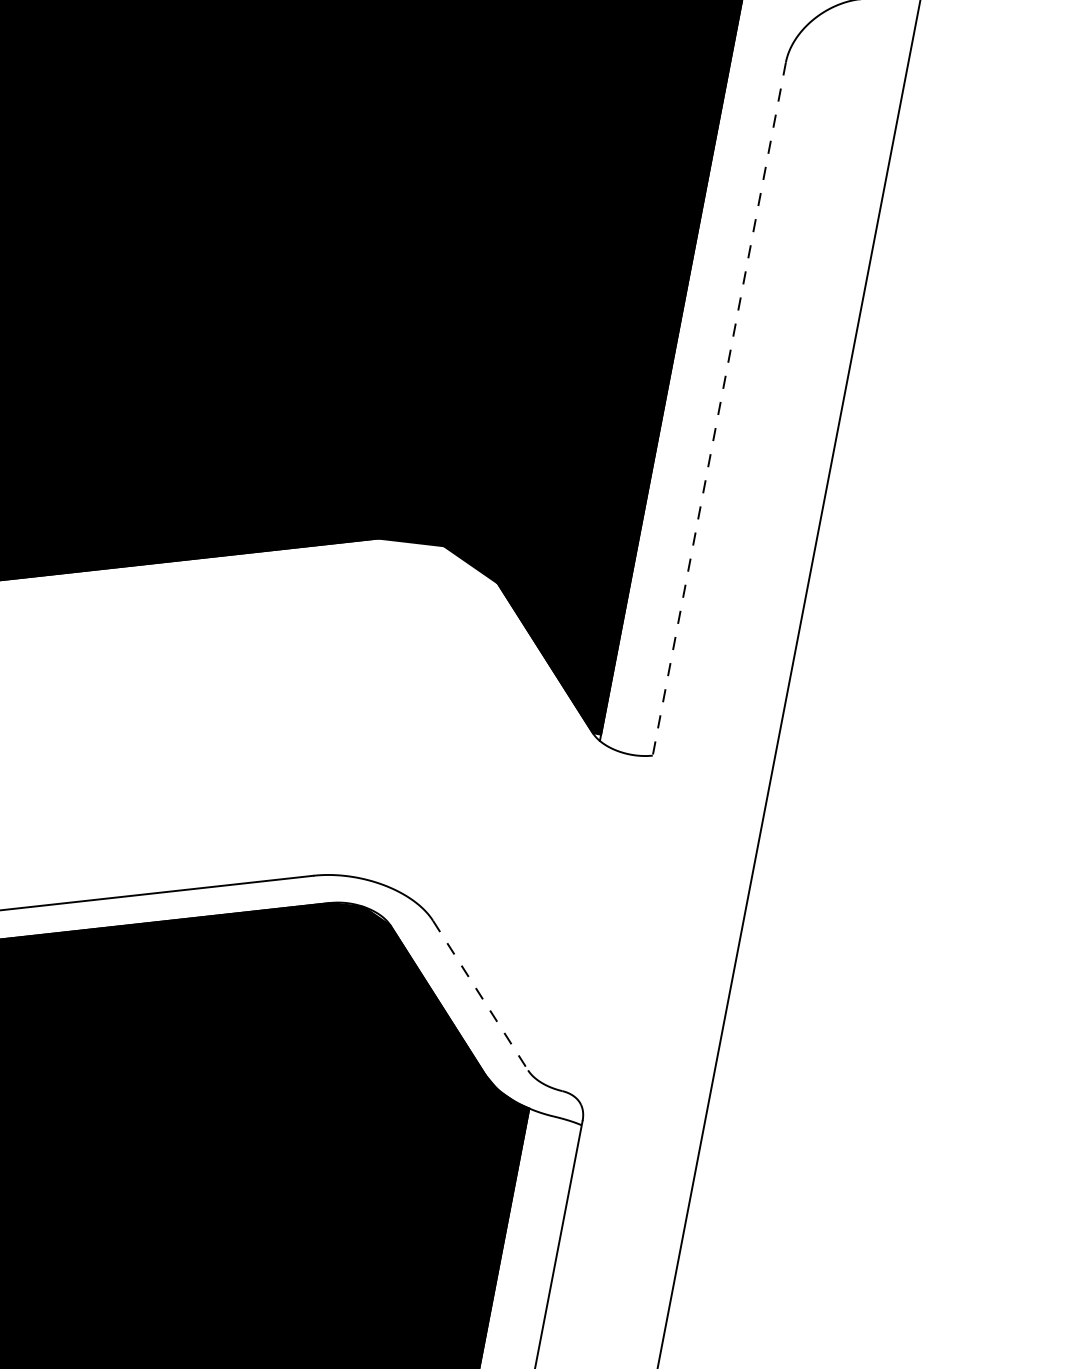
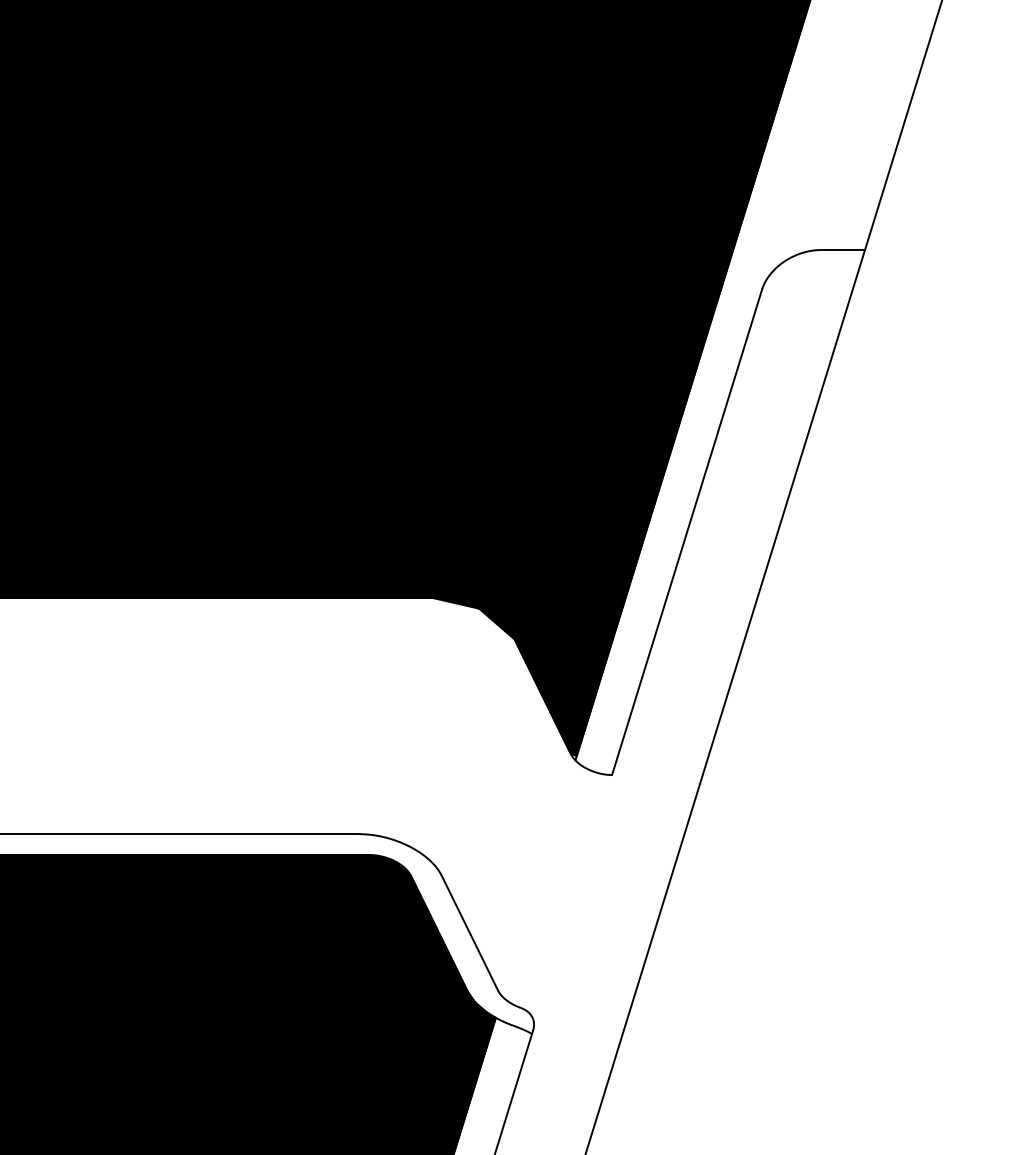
line: (718, 409) -> (686, 532), dashed -> solid
line: (480, 996) -> (469, 933), dashed -> solid

